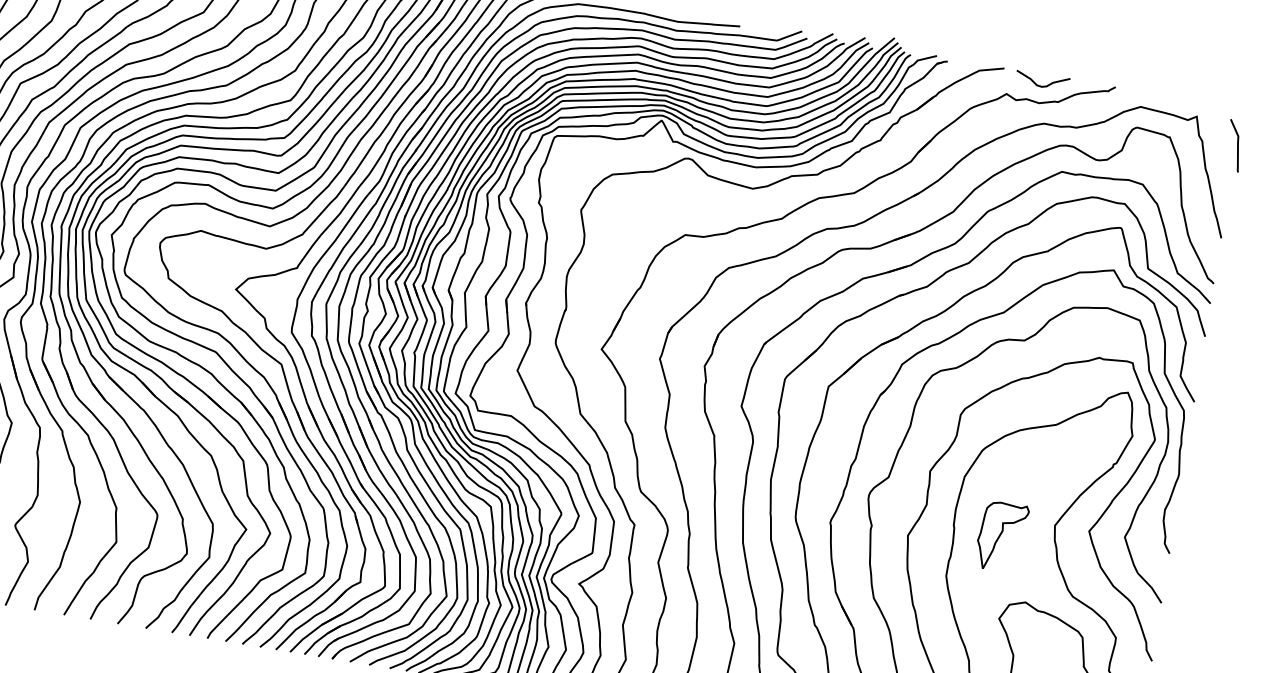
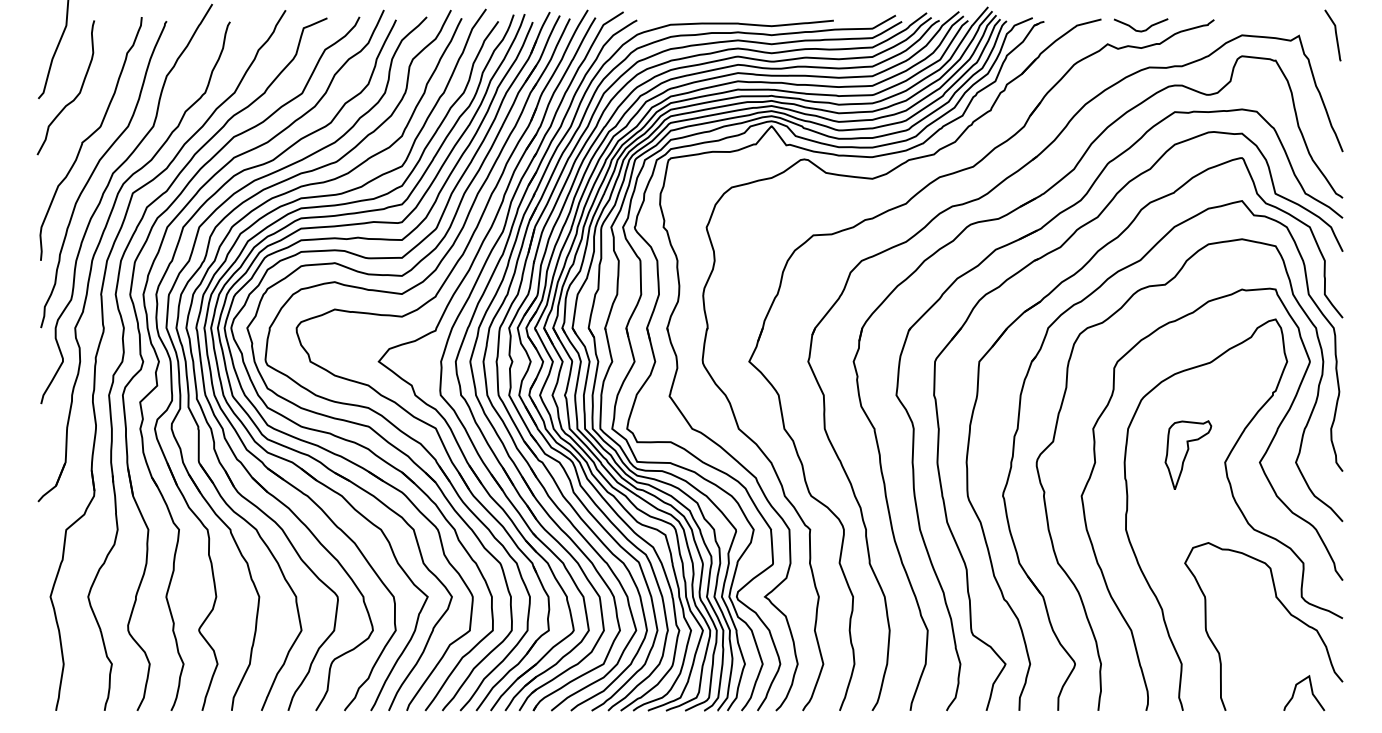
curve: (1237, 146) -> (1335, 35), moved
part: (1001, 536) -> (1188, 454), moved

